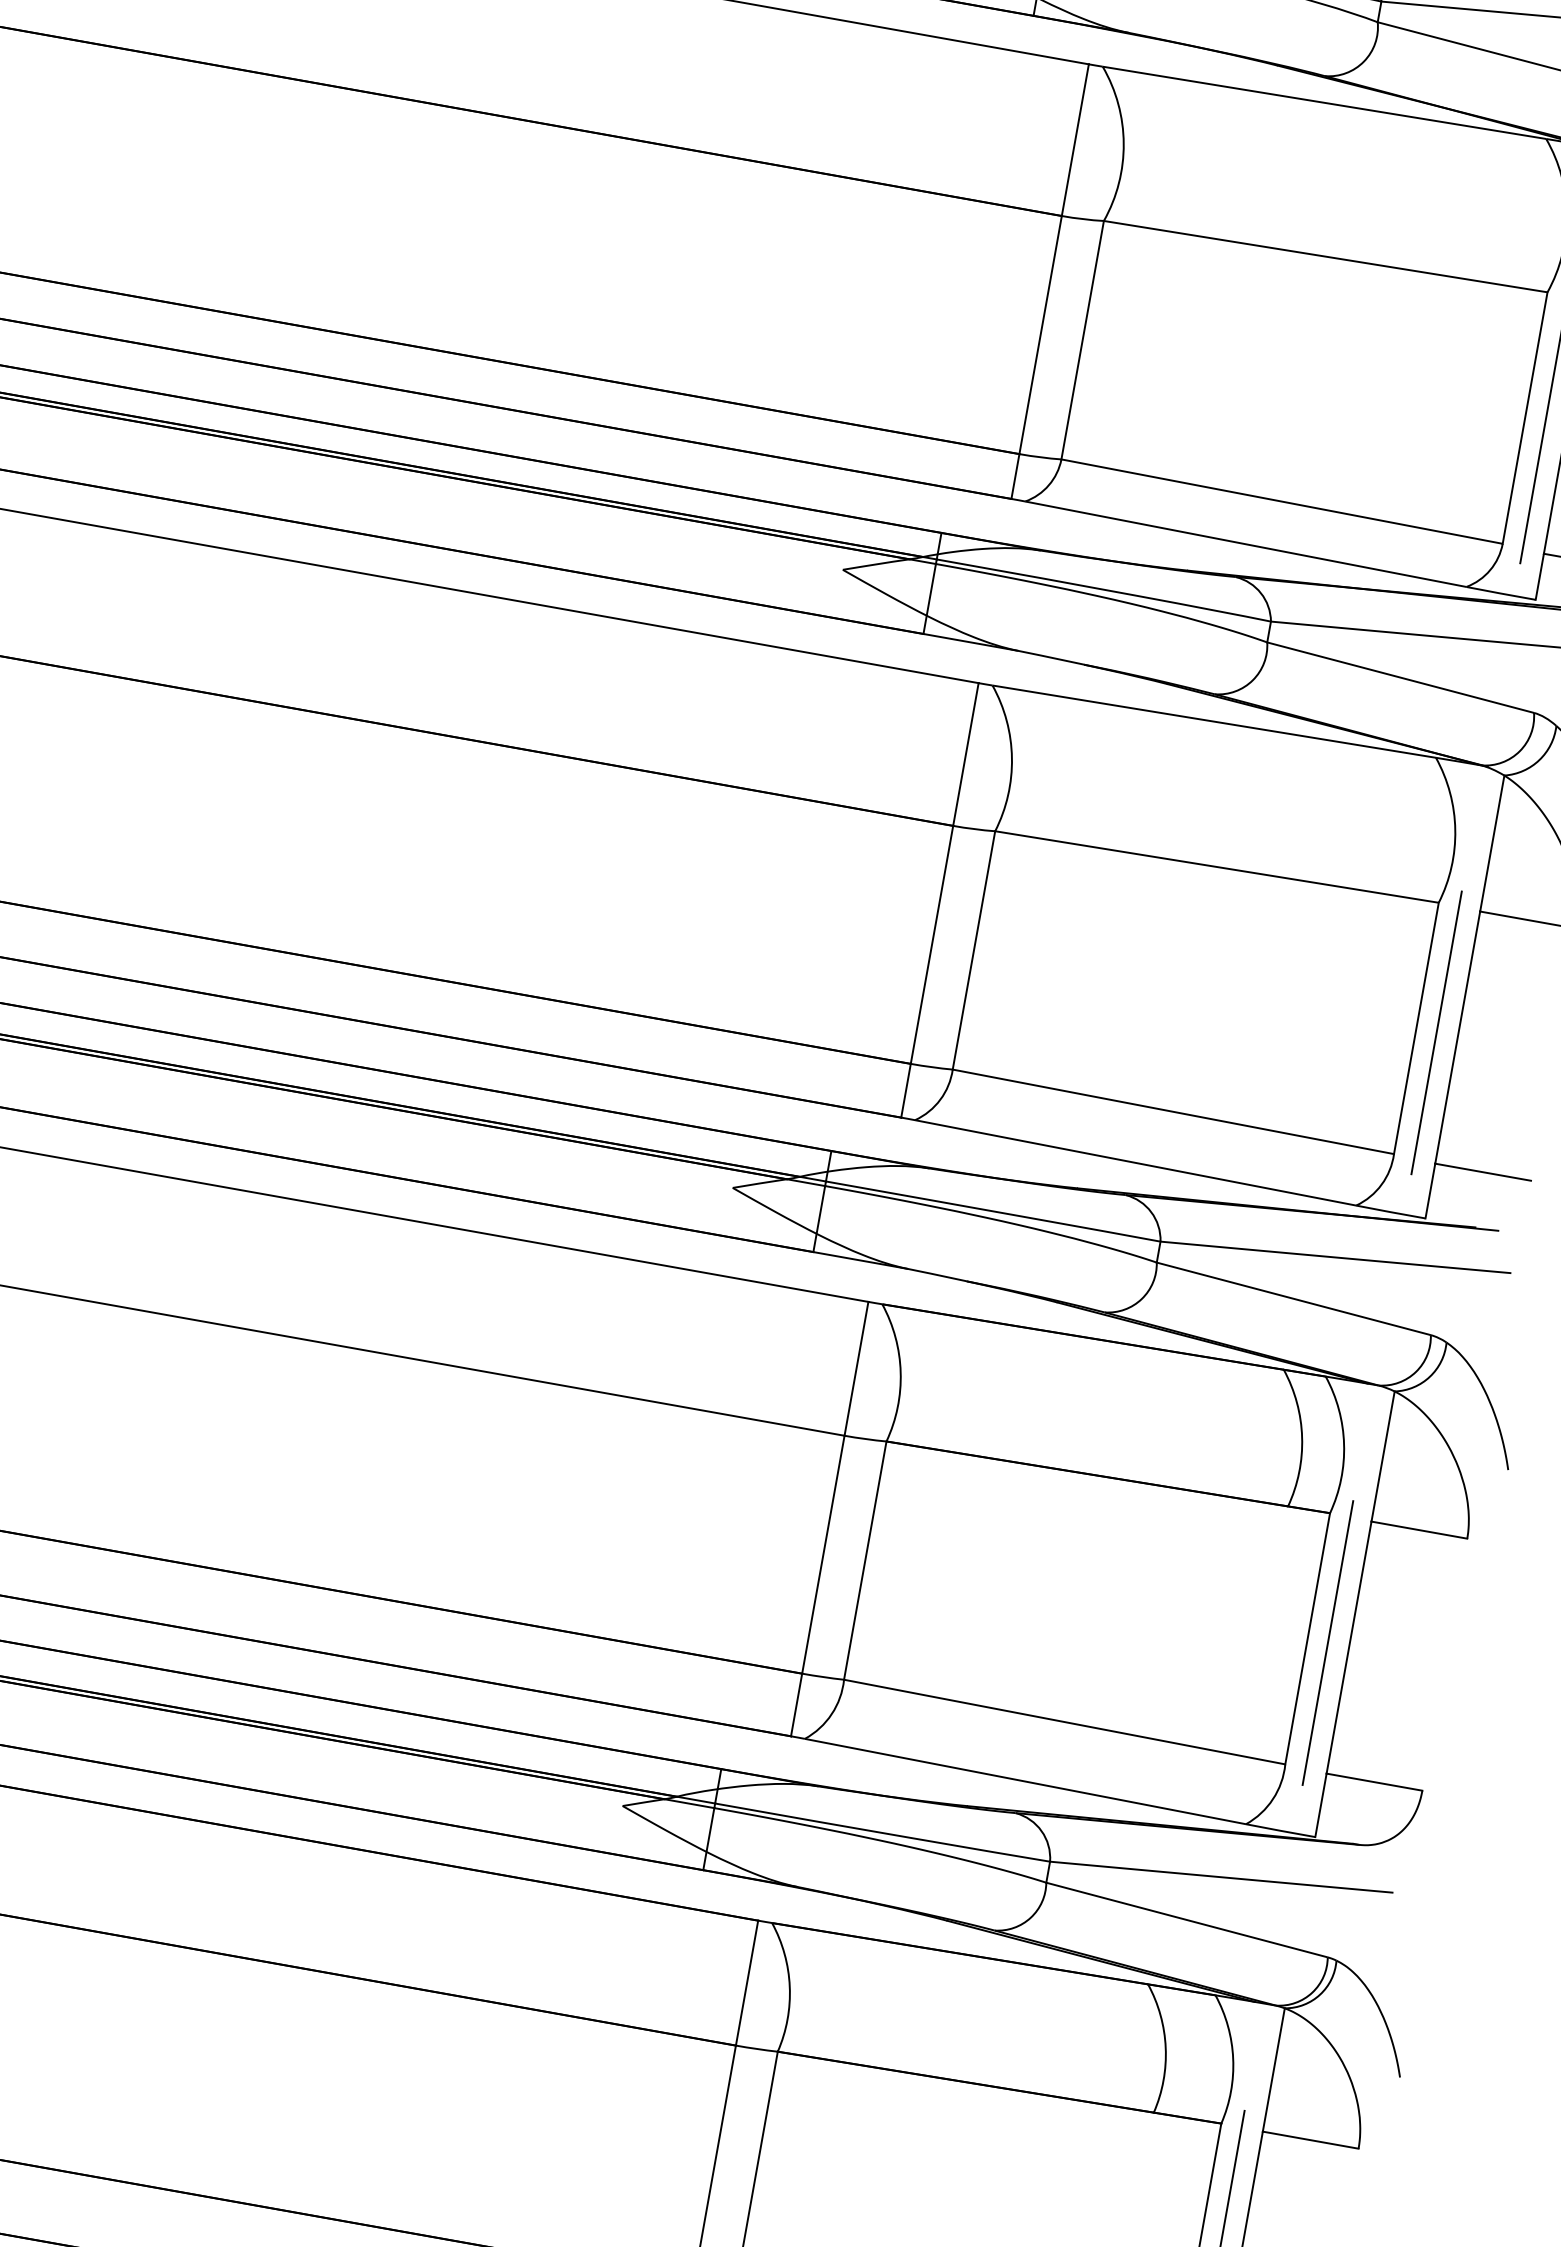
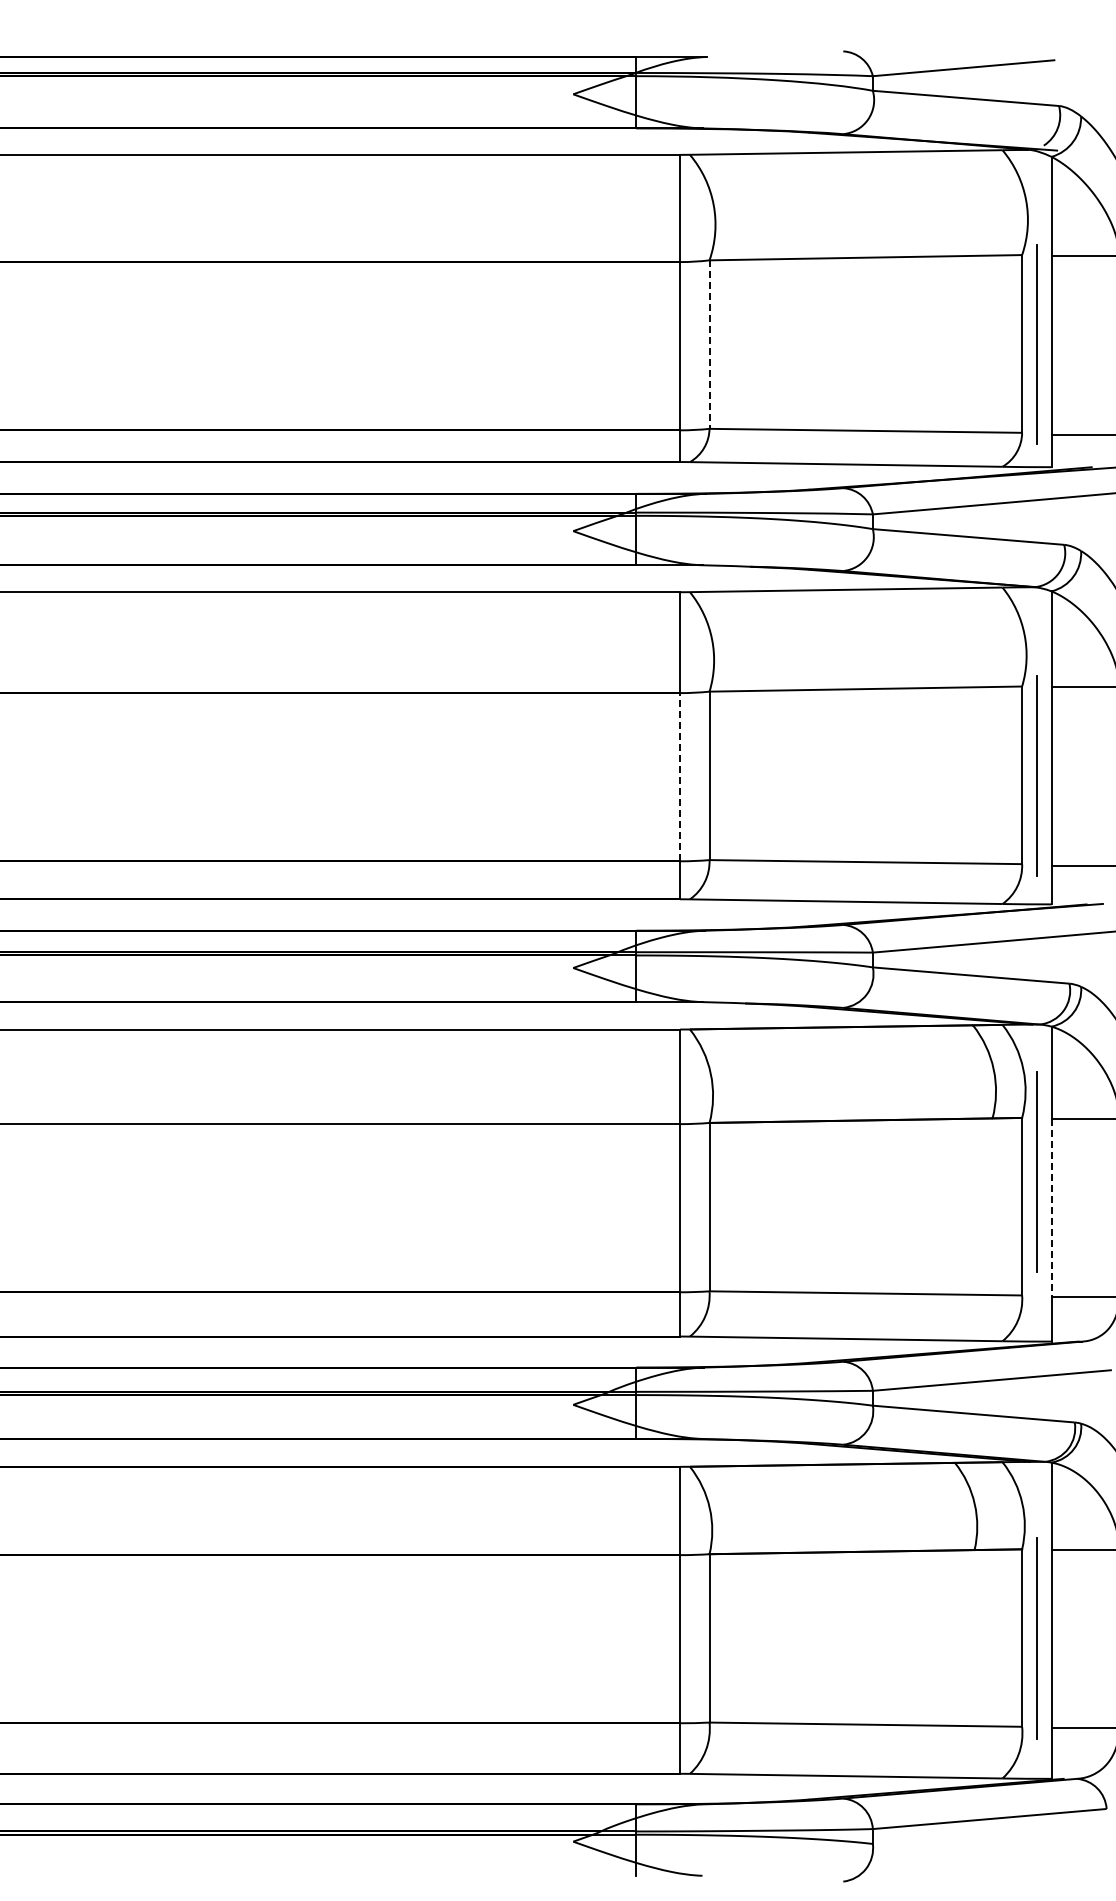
line: (1082, 341) -> (709, 345), solid -> dashed
line: (932, 943) -> (680, 776), solid -> dashed
line: (1328, 1642) -> (1036, 1171), moved
line: (1348, 1648) -> (1051, 1208), solid -> dashed

